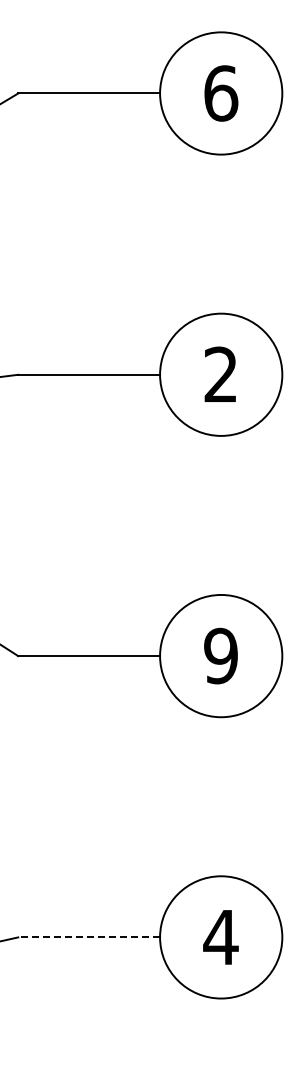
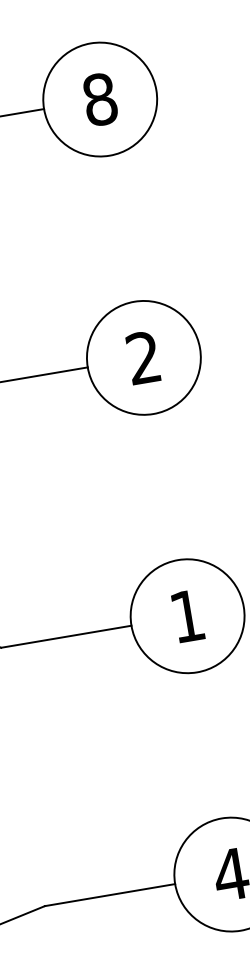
text: (221, 93) -> (100, 99), 6 -> 8
text: (220, 655) -> (186, 615), 9 -> 1
line: (89, 937) -> (110, 895), dashed -> solid

